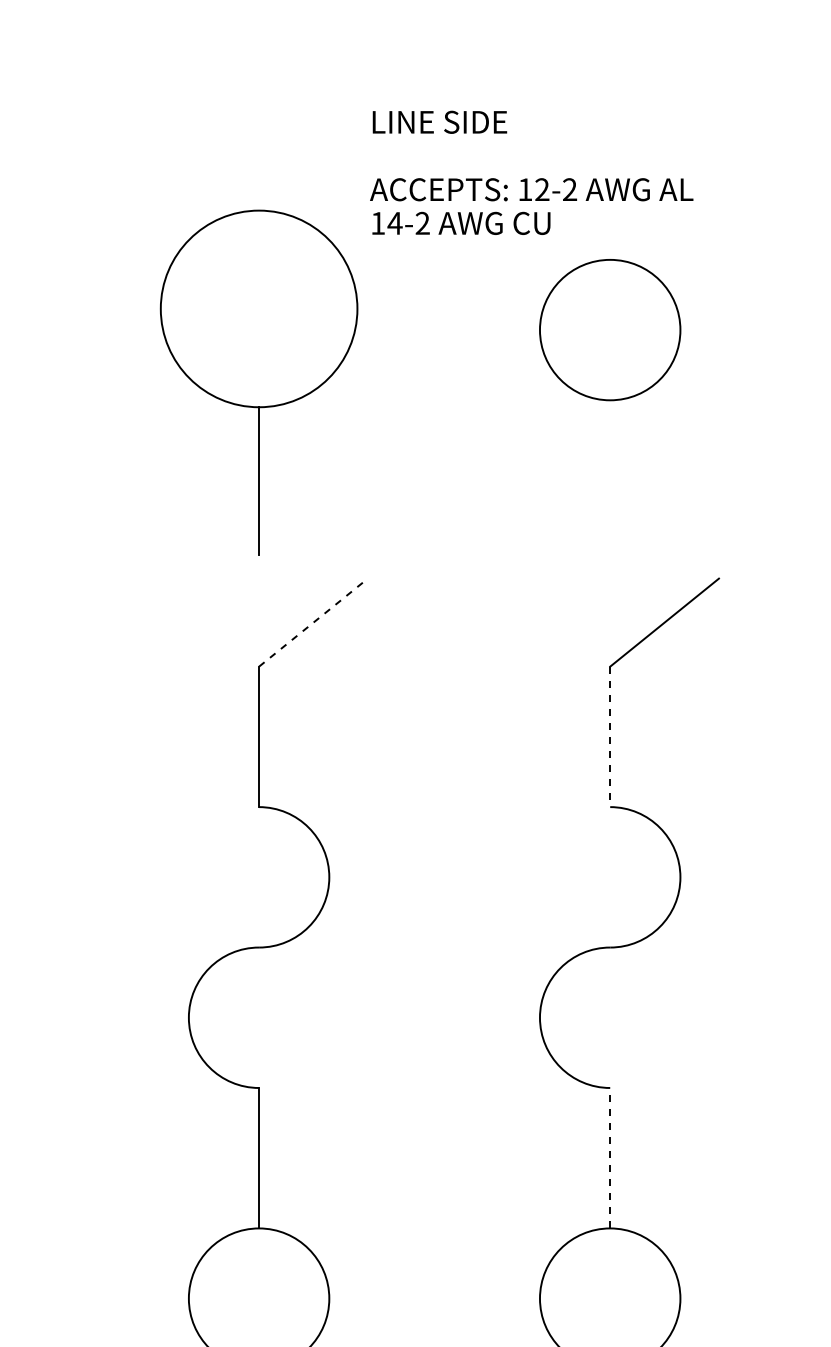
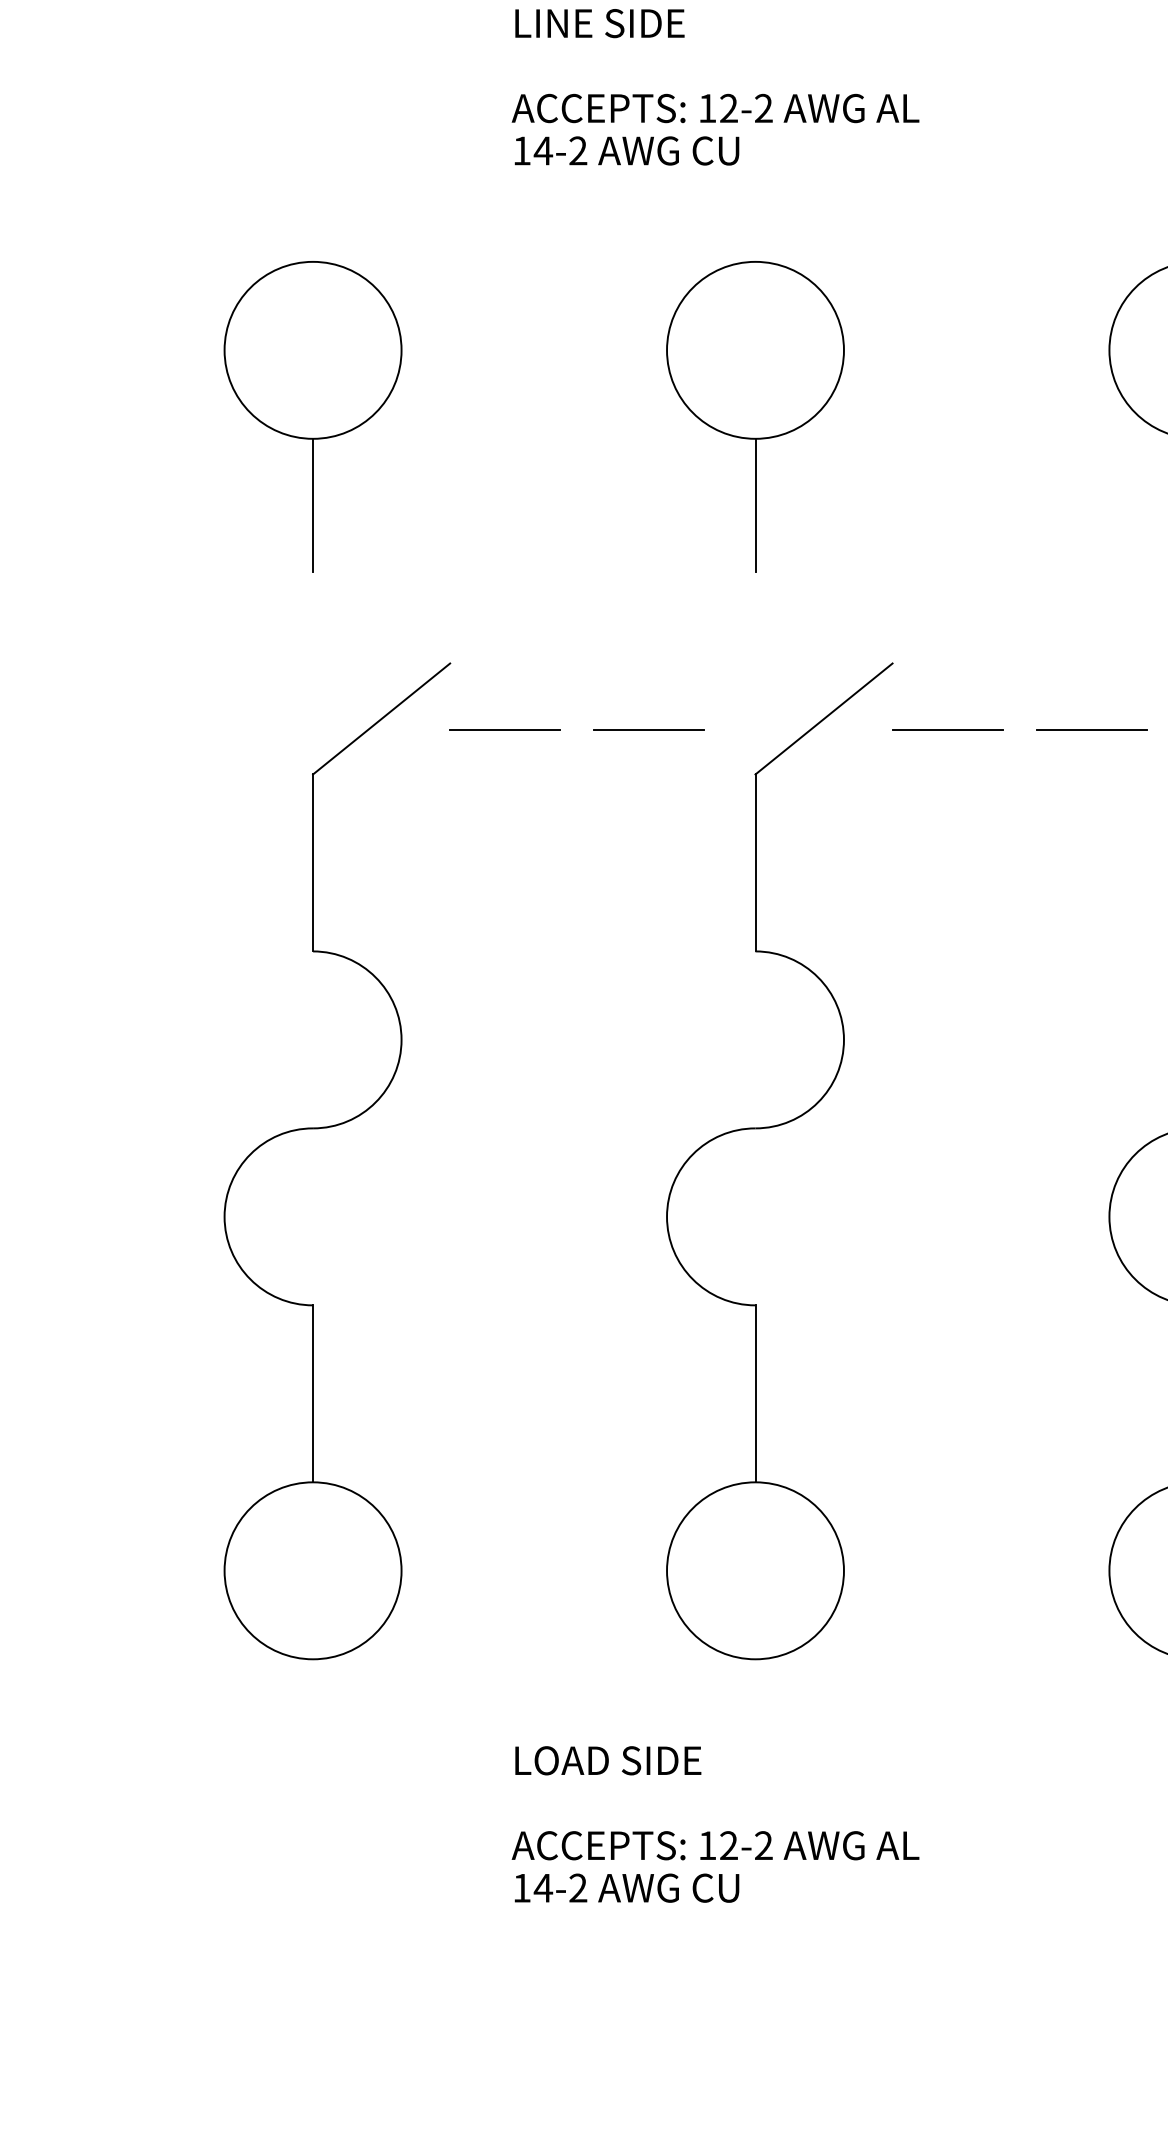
text: (531, 173) -> (715, 87), moved
part: (258, 382) -> (312, 416), size x0.71
line: (610, 452) -> (755, 504), added
line: (313, 622) -> (381, 718), dashed -> solid
line: (411, 630) -> (505, 729), added
line: (526, 630) -> (649, 729), added
line: (762, 630) -> (947, 729), added
line: (610, 737) -> (755, 863), dashed -> solid
line: (610, 1157) -> (755, 1393), dashed -> solid

